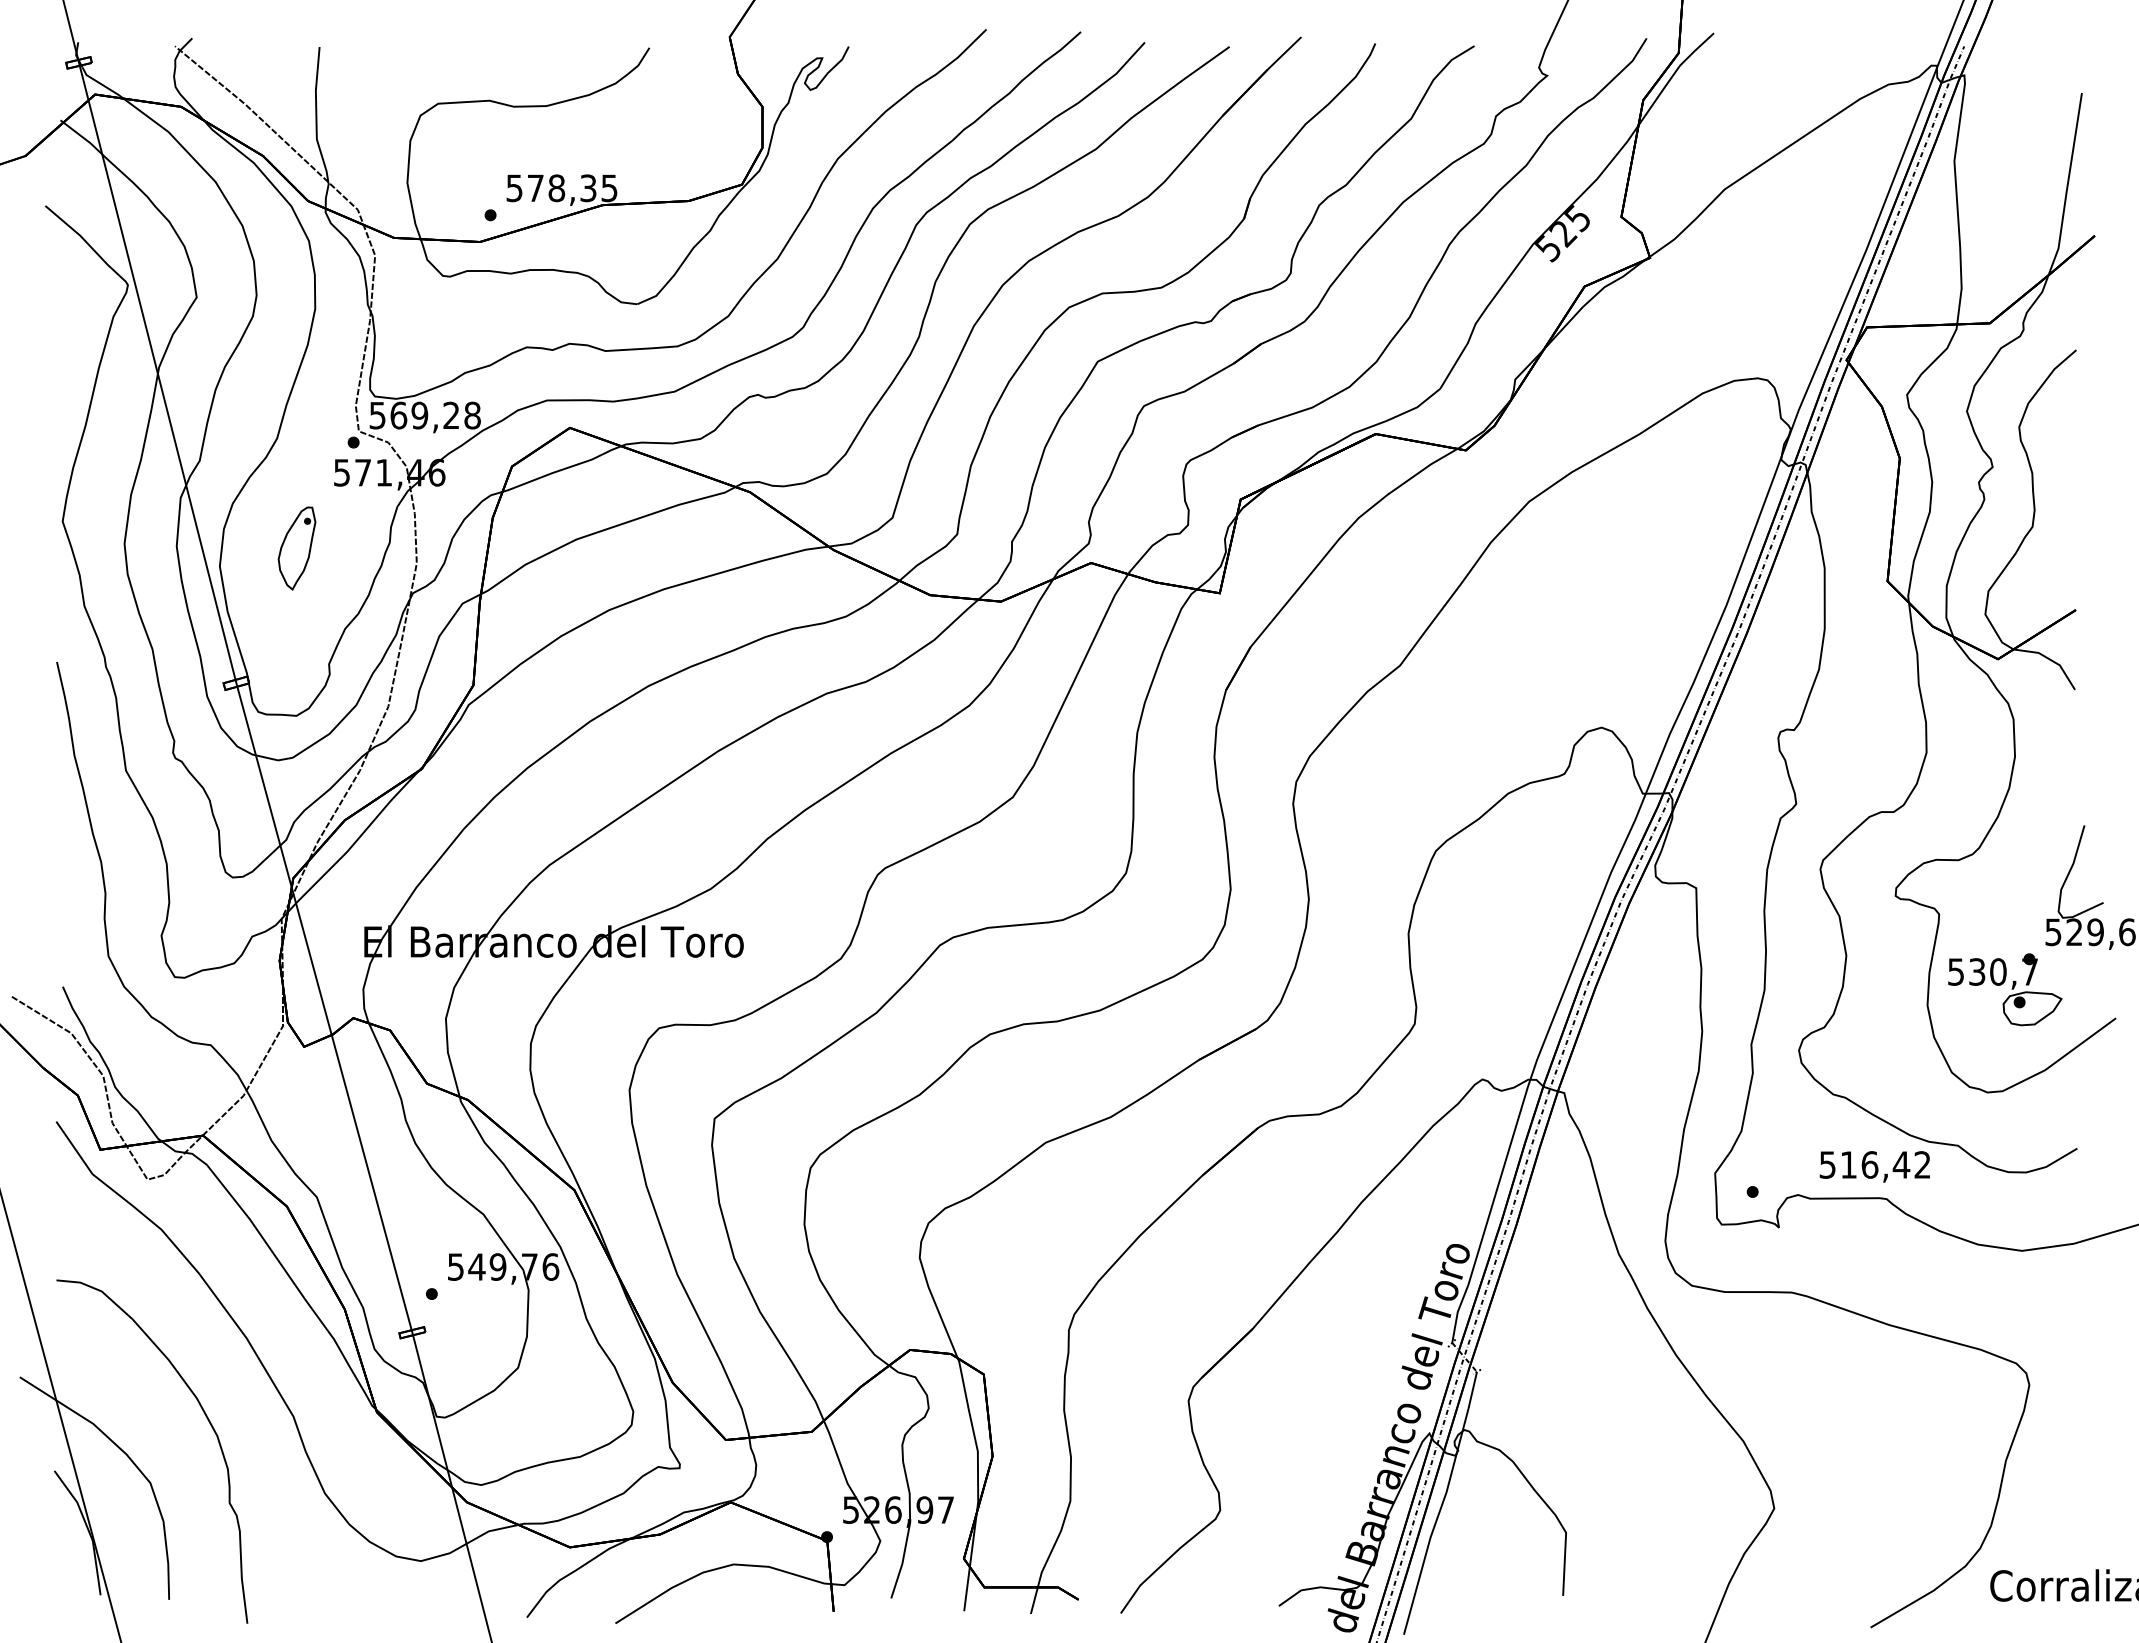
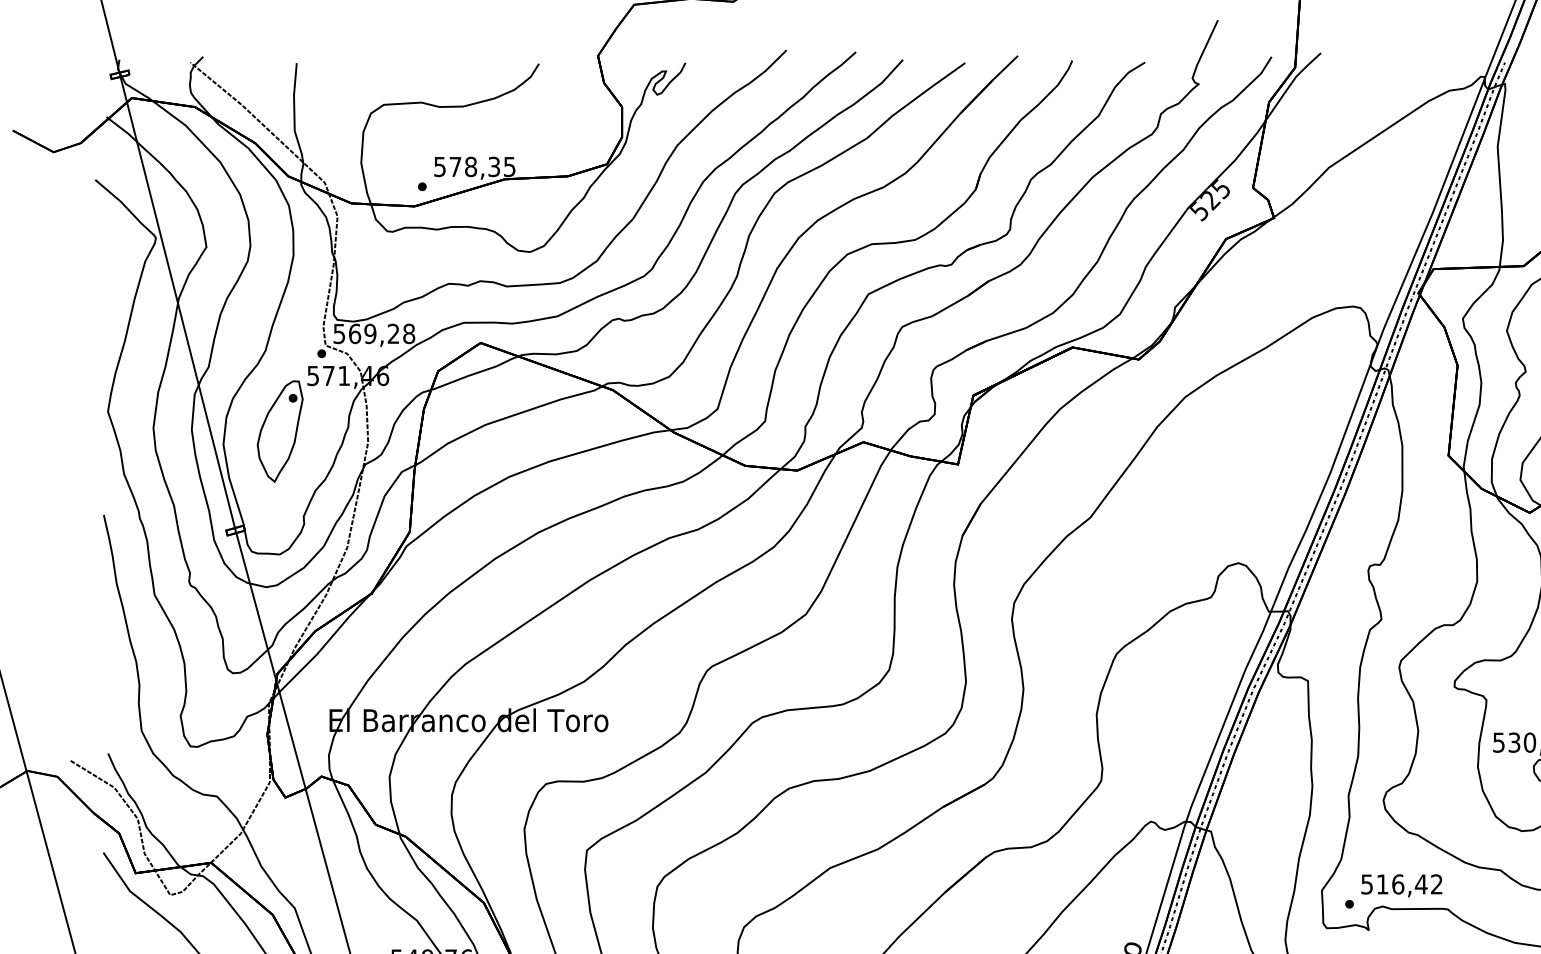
part: (296, 548) -> (279, 431), size x1.67
text: (1874, 1166) -> (1401, 885), moved

